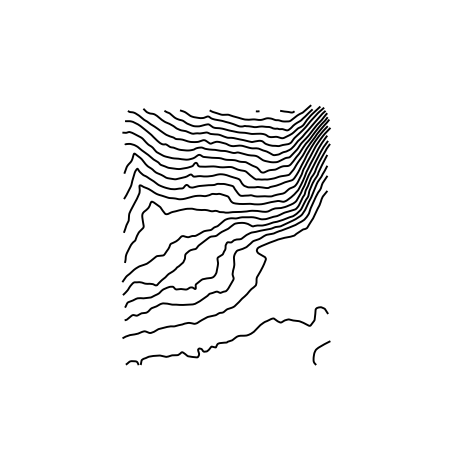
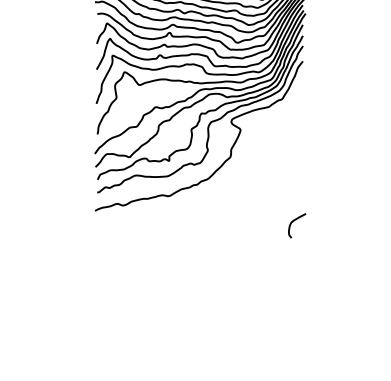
part: (226, 335) -> (200, 208), removed

